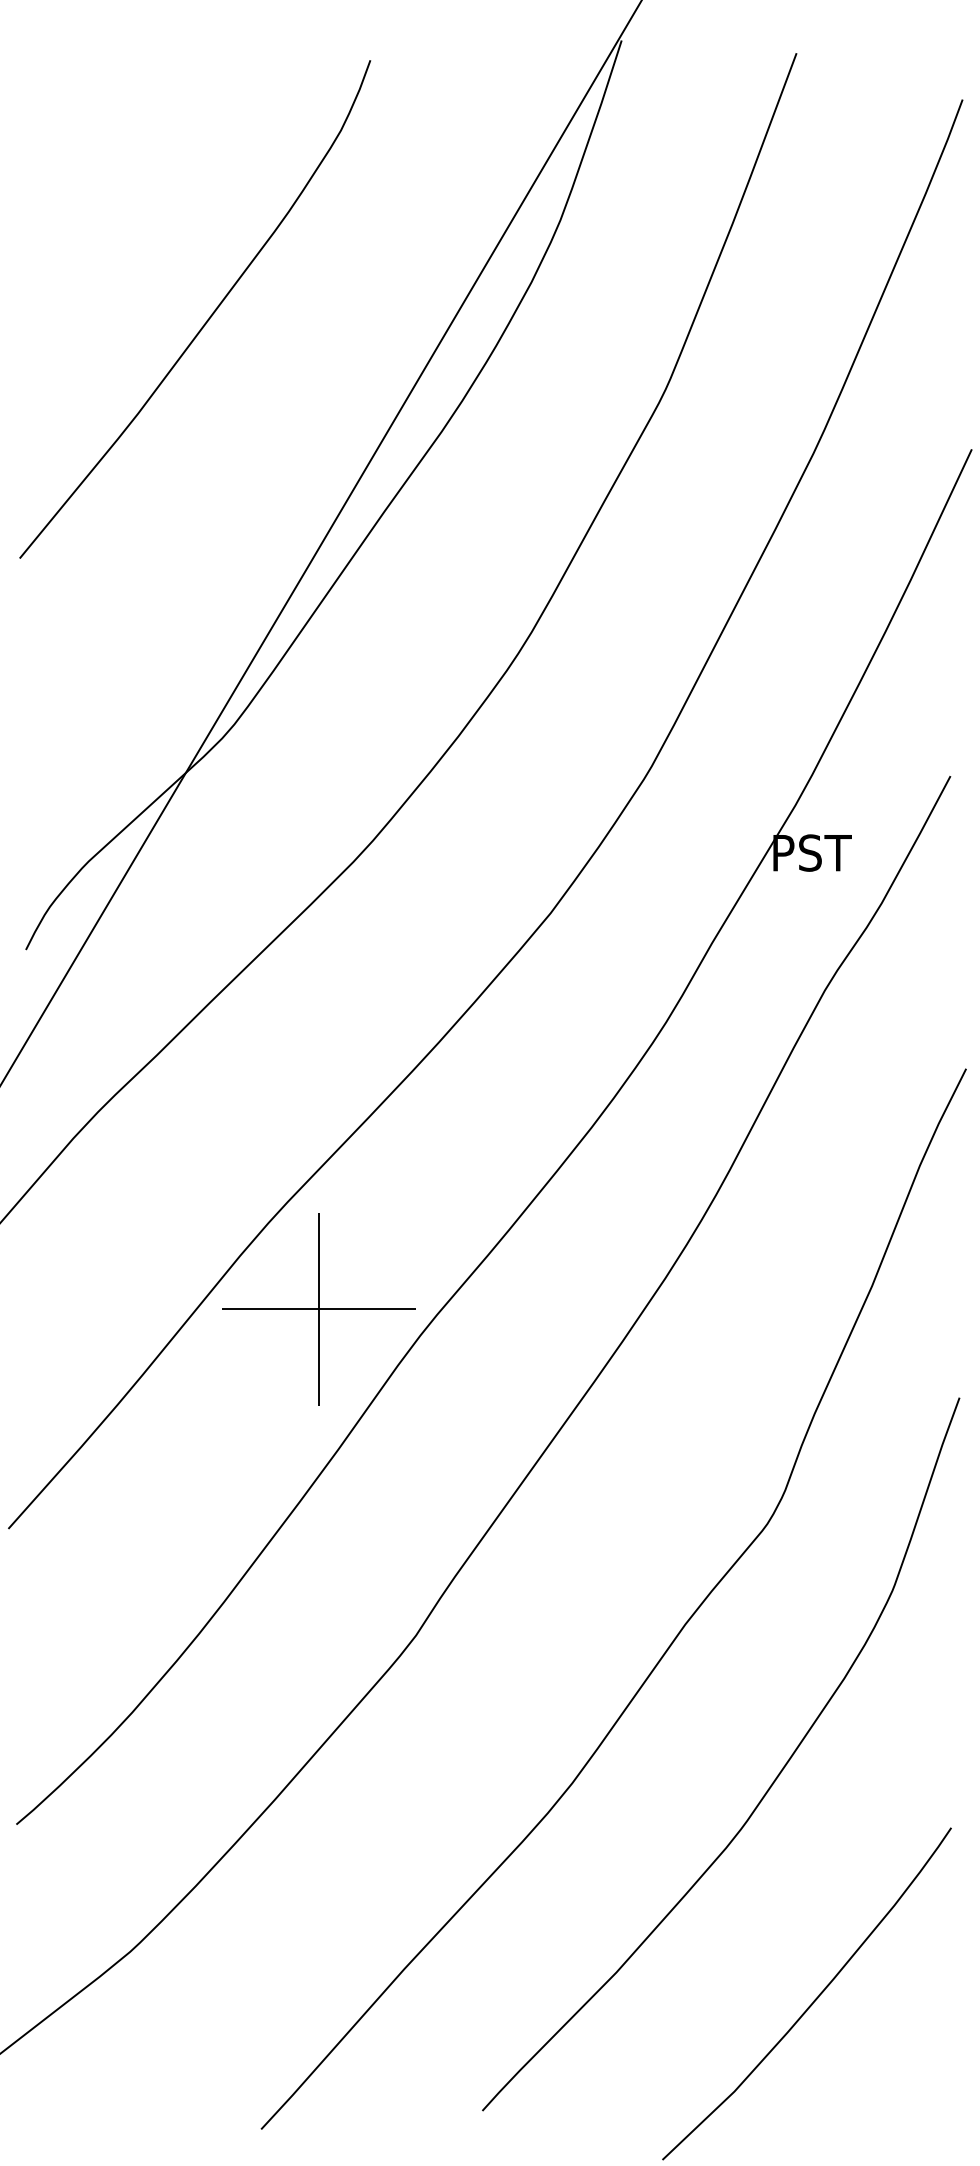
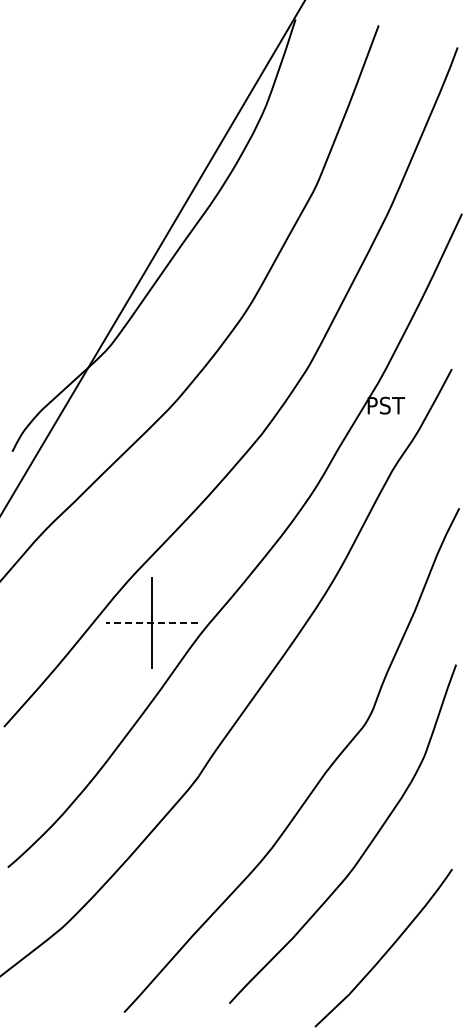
curve: (207, 318) -> (98, 151), removed
line: (318, 1309) -> (151, 622), solid -> dashed

